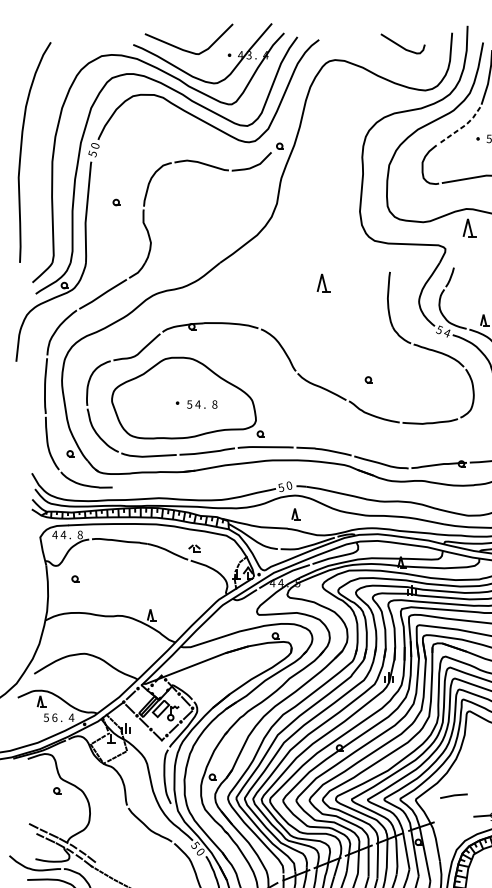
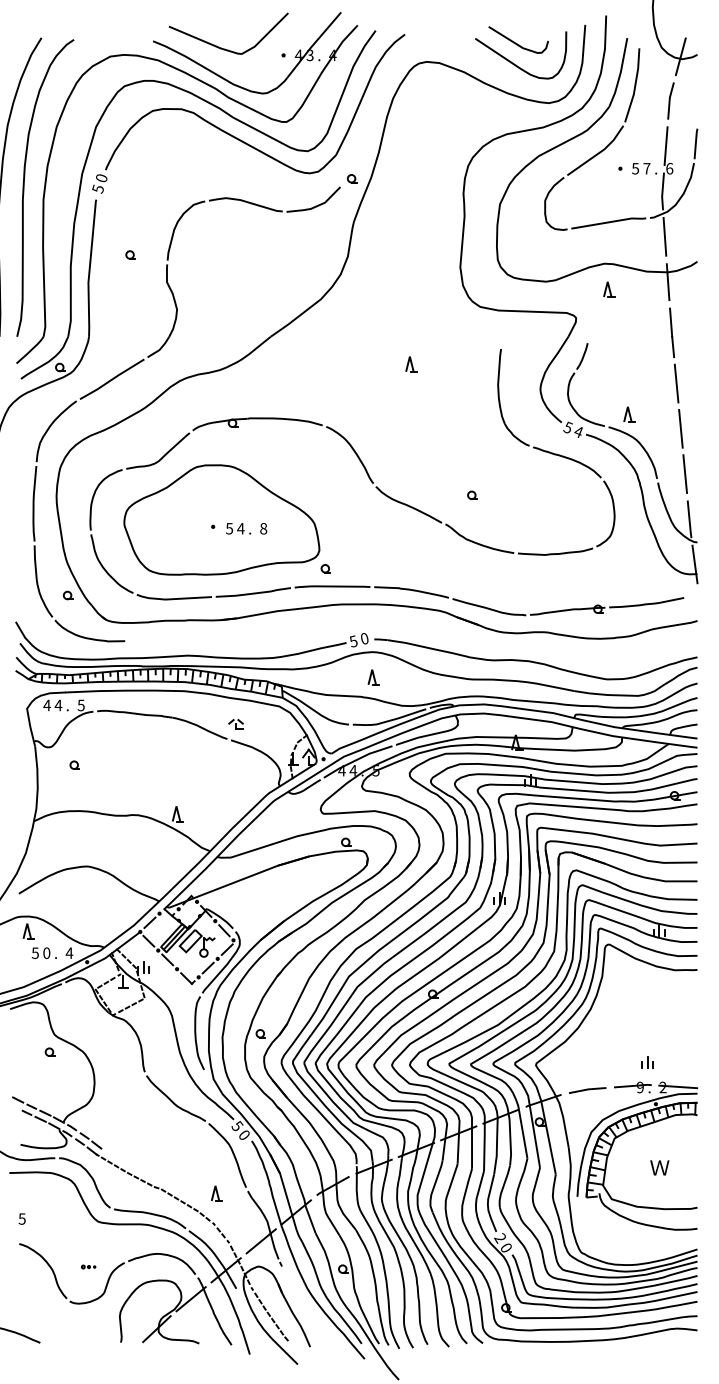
curve: (401, 61) -> (516, 64), added
line: (461, 127) -> (598, 153), dashed -> solid
curve: (38, 152) -> (24, 187), added
part: (470, 228) -> (609, 289), size x0.62
part: (323, 283) -> (411, 364), size x0.62
text: (79, 534) -> (80, 705), 8 -> 5
text: (54, 717) -> (46, 952), 6 -> 0
line: (453, 796) -> (587, 1090), moved

